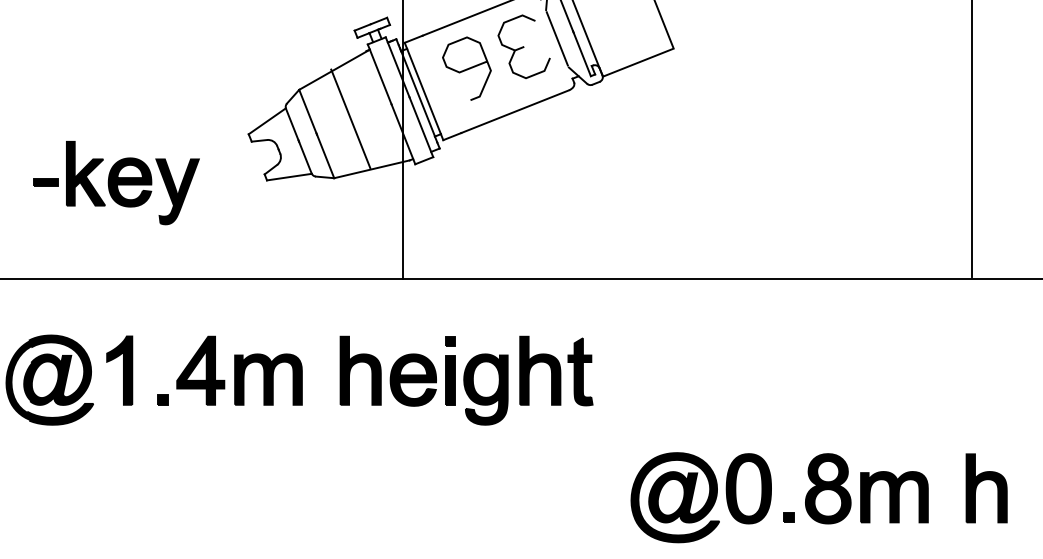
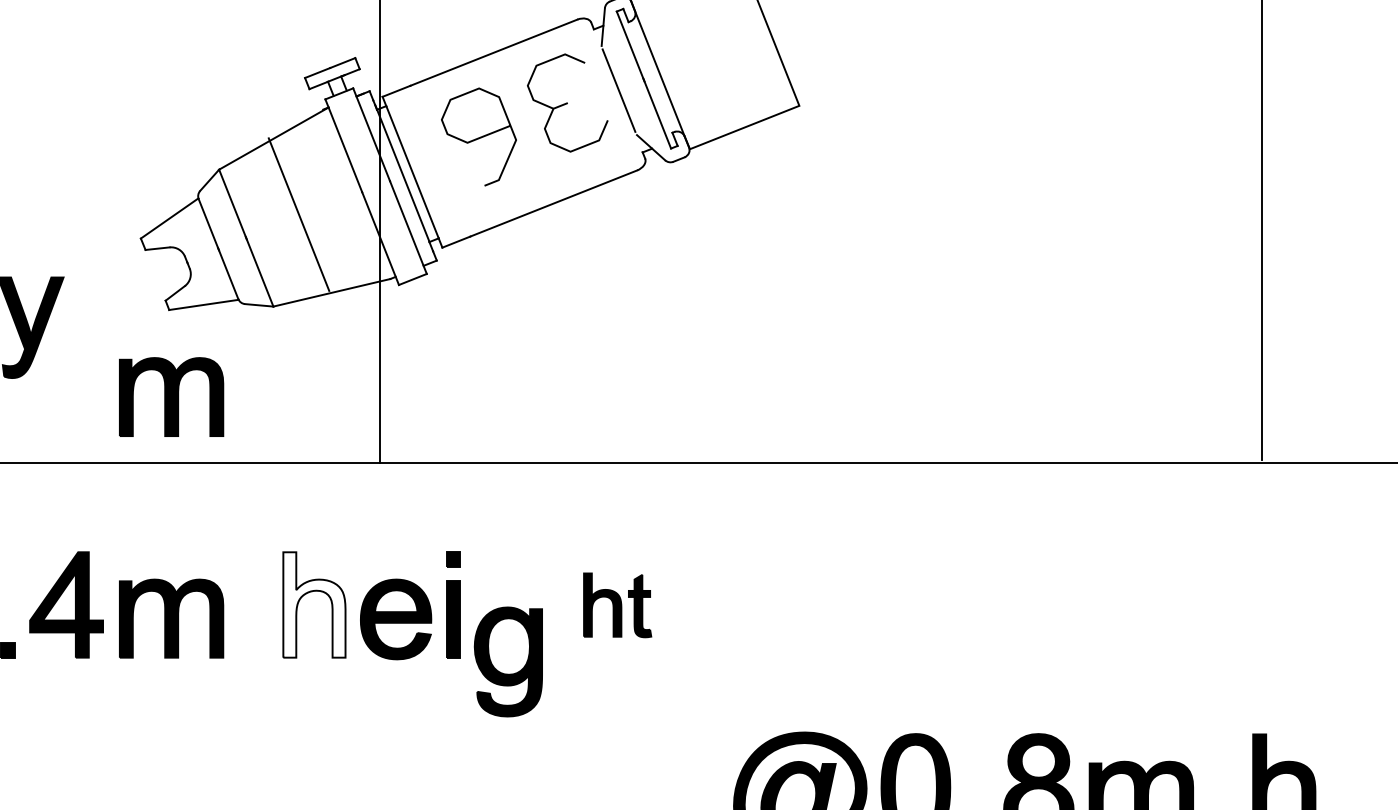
part: (268, 236) -> (171, 396), added
fill: (360, 370) -> (314, 604), removed
part: (556, 370) -> (617, 604), size x0.6
part: (485, 389) -> (507, 661), moved

